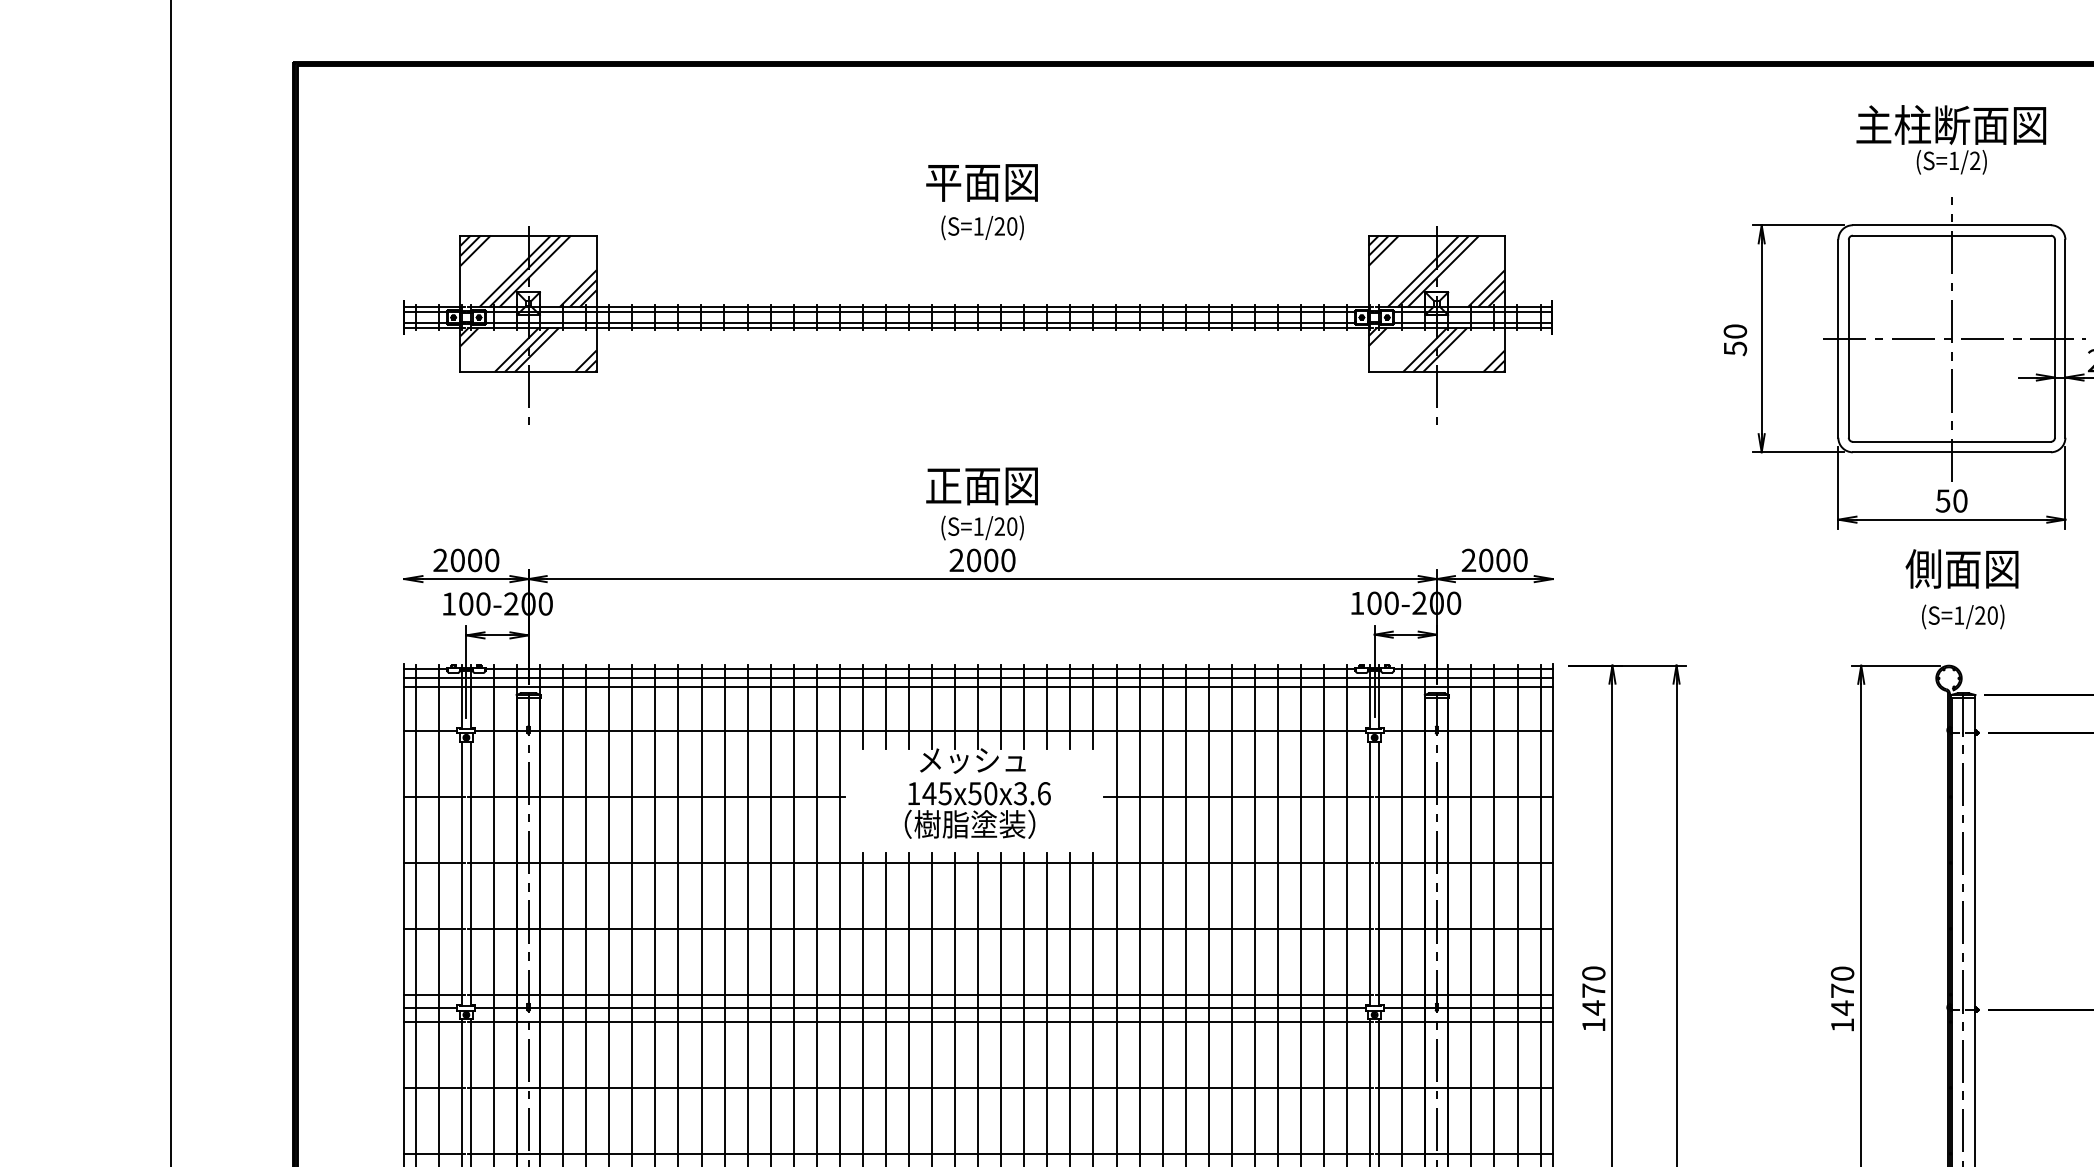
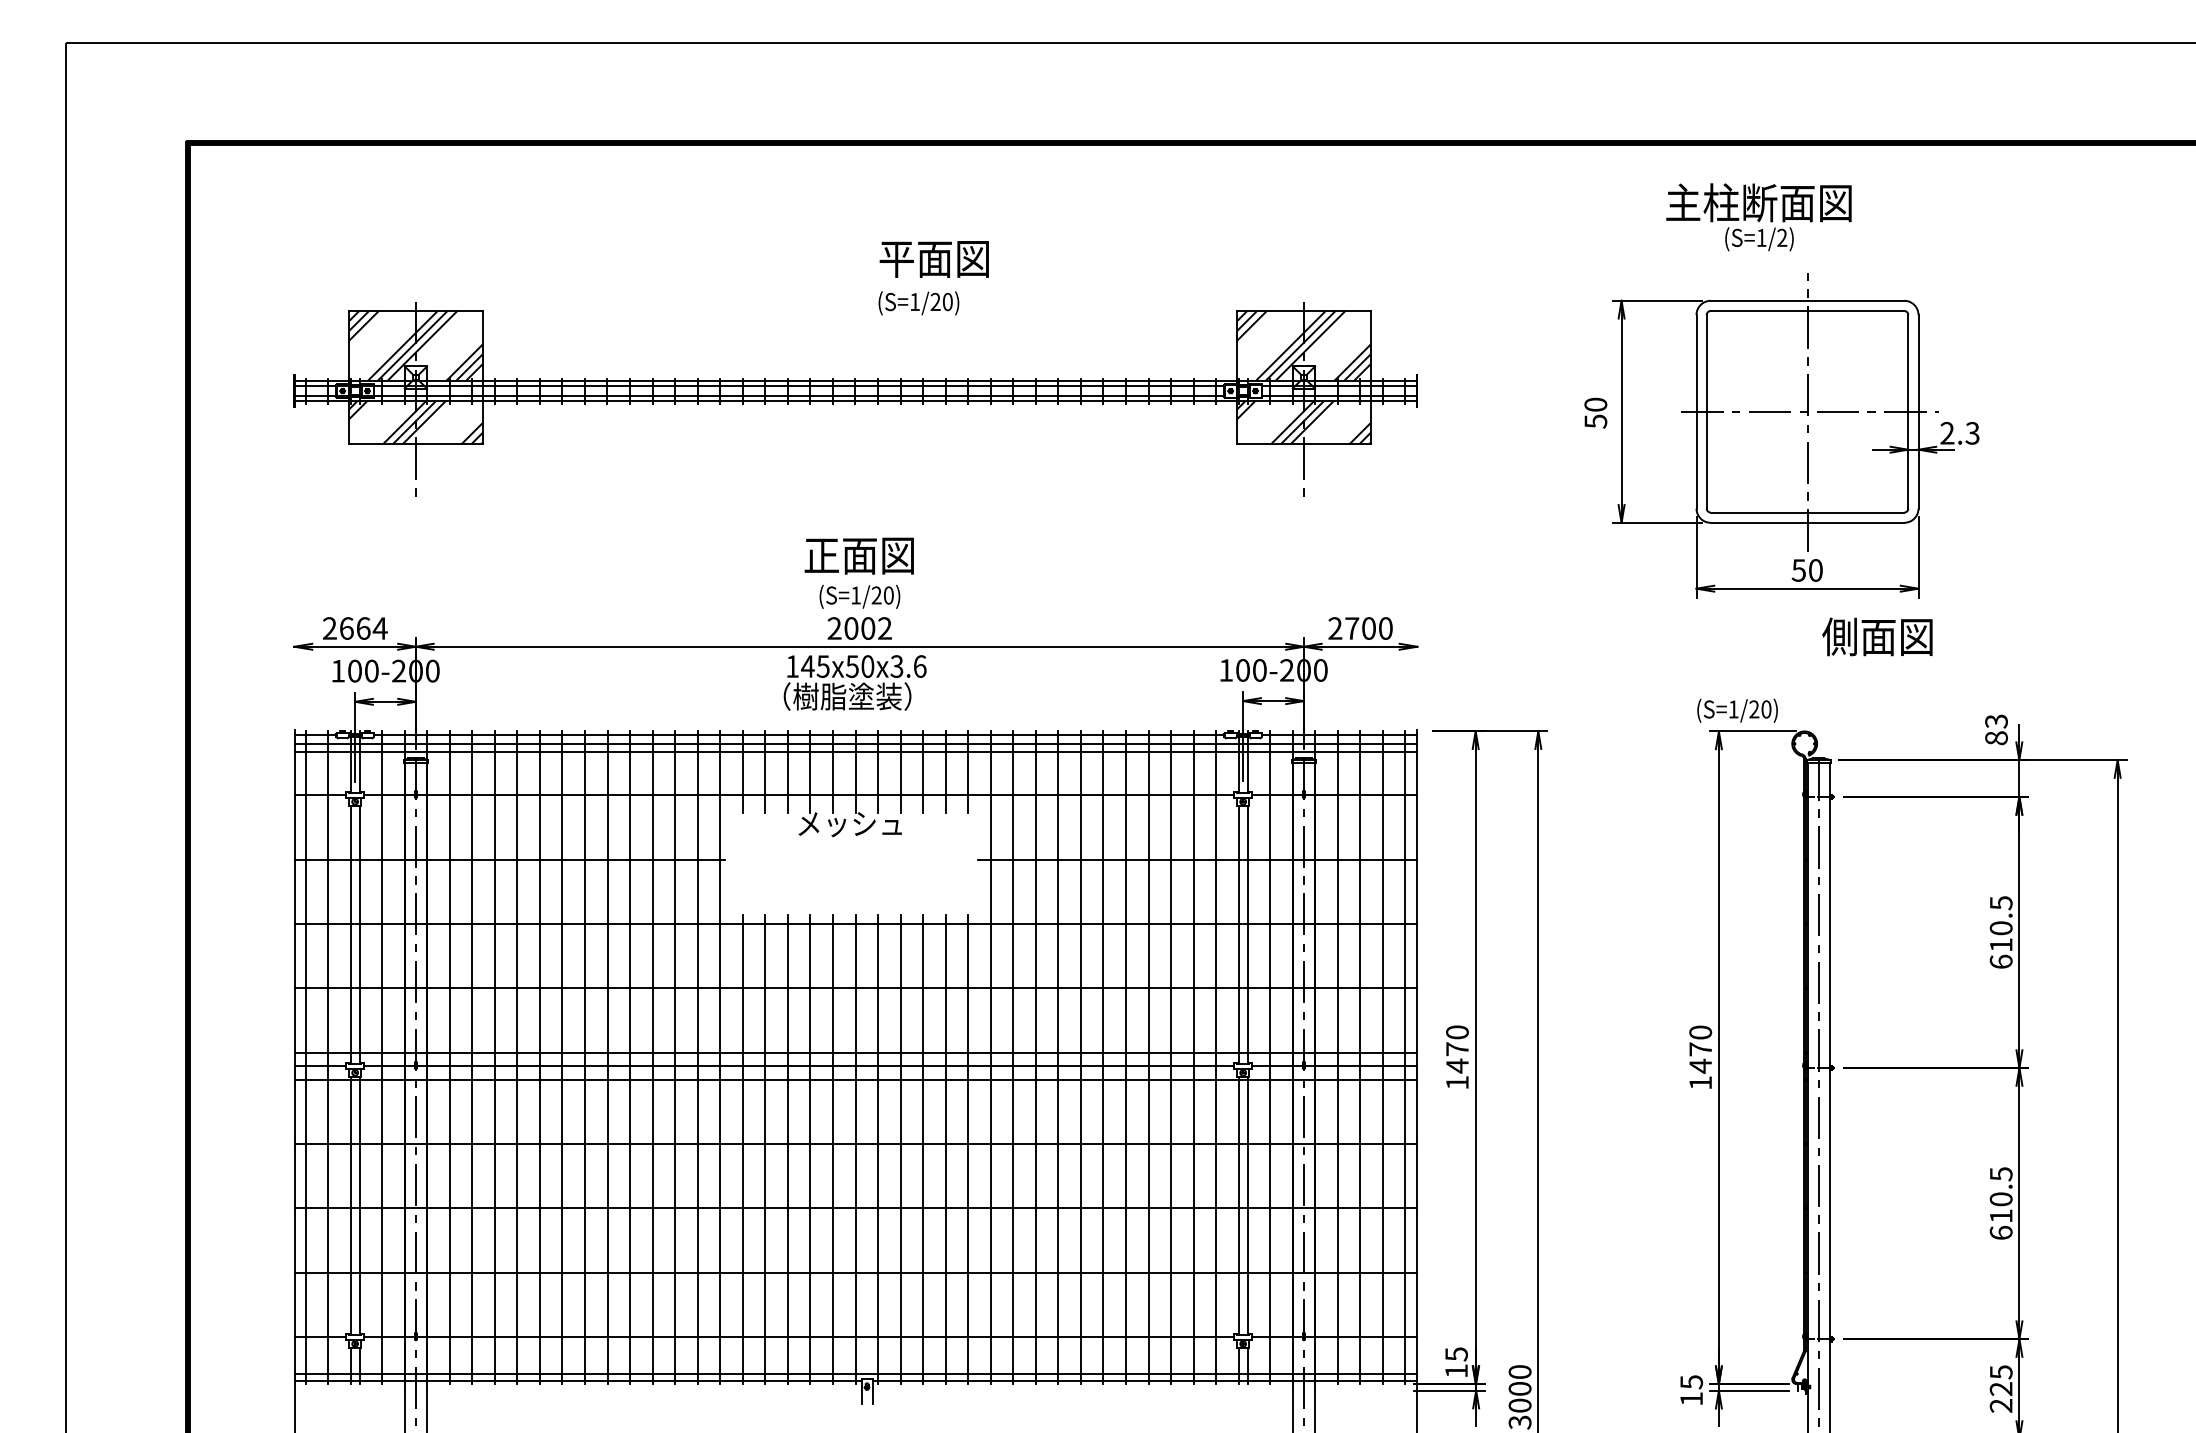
text: (1950, 140) -> (1758, 217), moved
text: (981, 182) -> (933, 259), moved
text: (982, 227) -> (918, 303), moved
text: (474, 560) -> (363, 628), 2000 -> 2664
text: (1007, 560) -> (884, 628), 2000 -> 2002
text: (1486, 560) -> (1352, 628), 2000 -> 2700
text: (1962, 568) -> (1877, 636), moved
text: (1963, 616) -> (1737, 710), moved
text: (977, 809) -> (854, 682), moved

